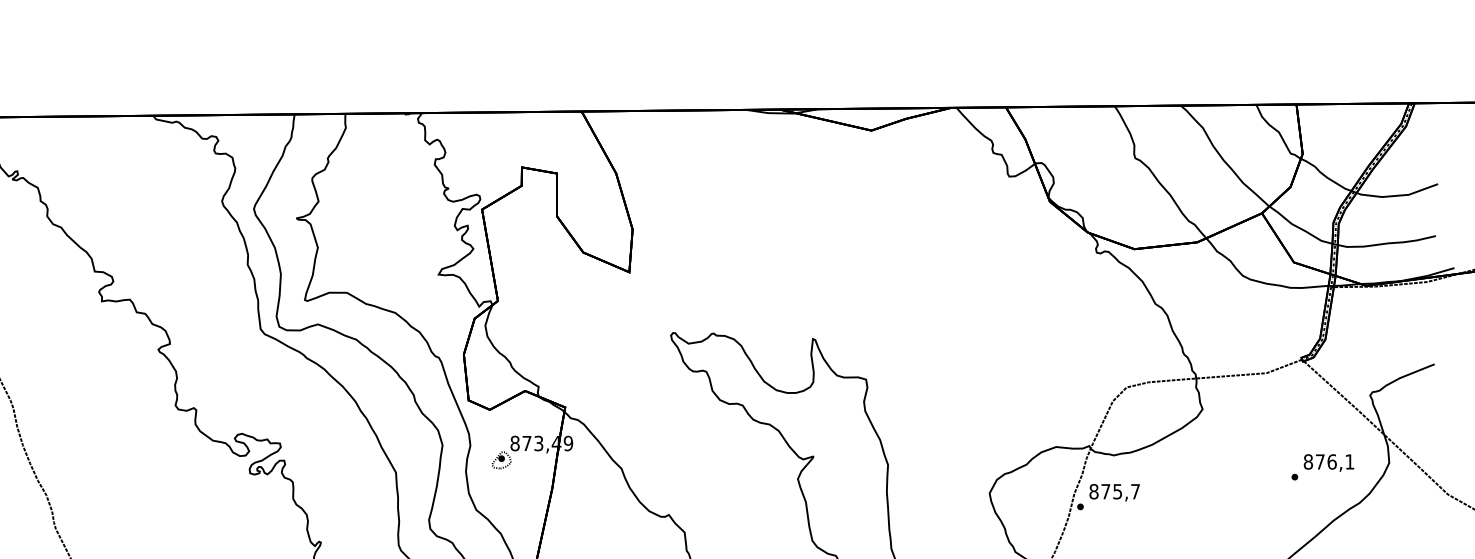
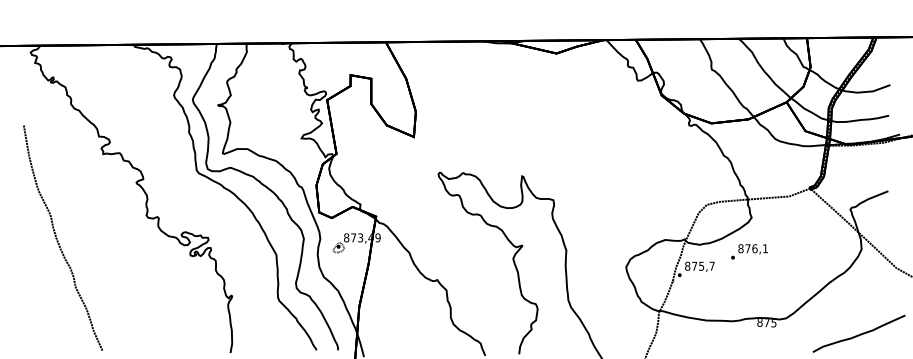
text: (1322, 466) -> (749, 251), moved

